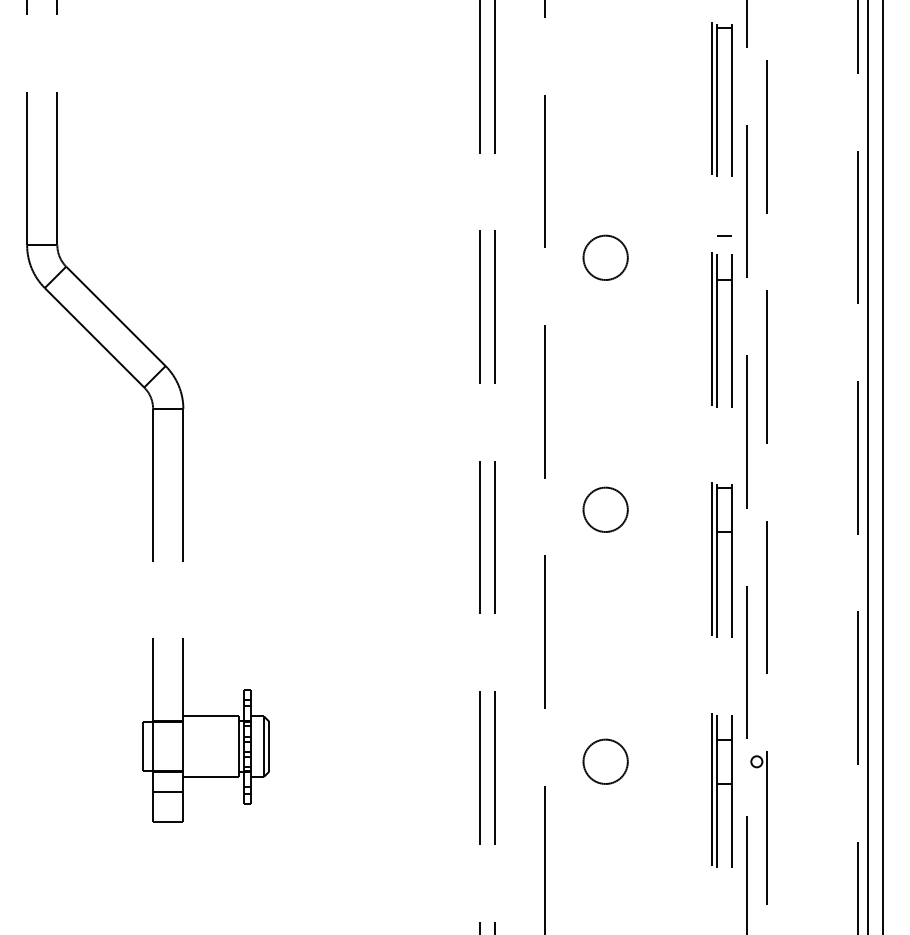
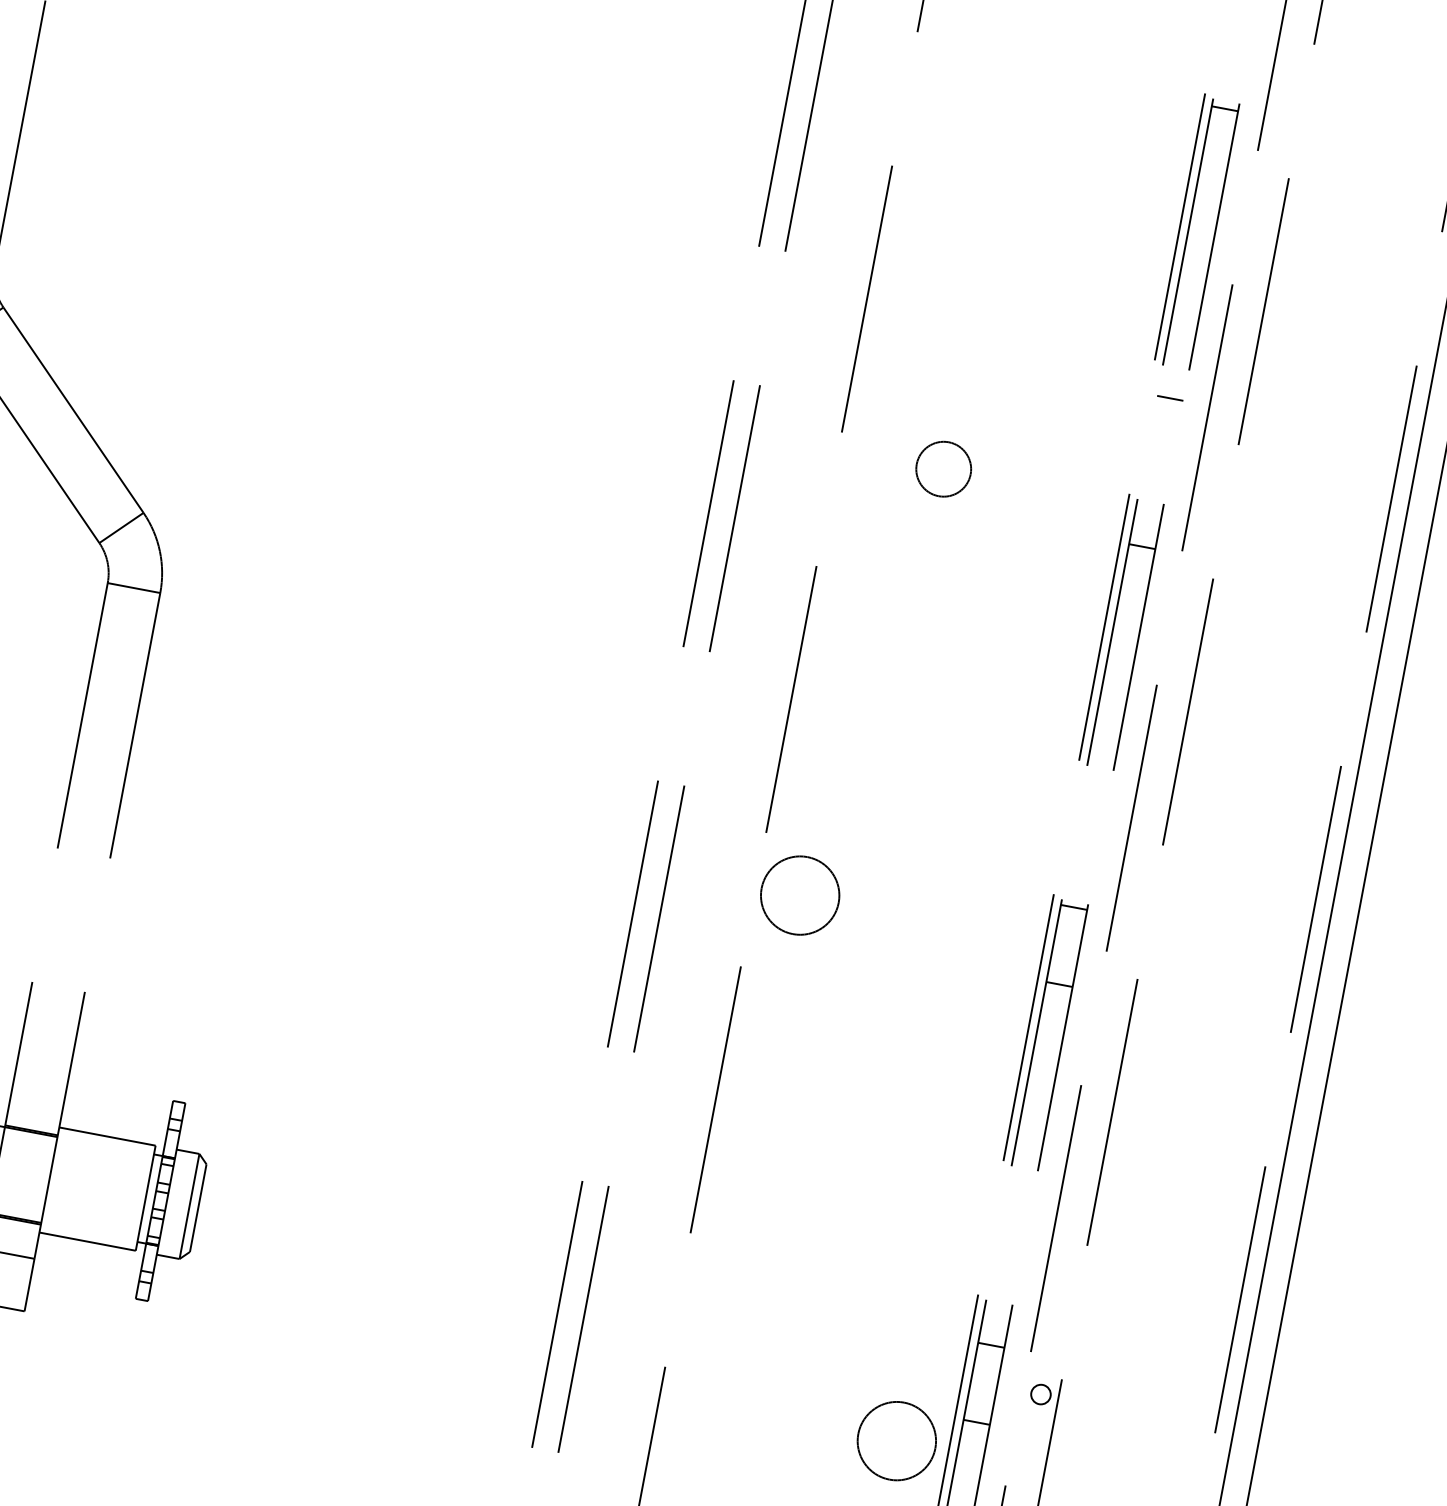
line: (724, 235) -> (1171, 398), moved
circle: (605, 257) -> (943, 468), size x0.7
circle: (605, 509) -> (799, 894), moved
circle: (605, 761) -> (896, 1440), moved

